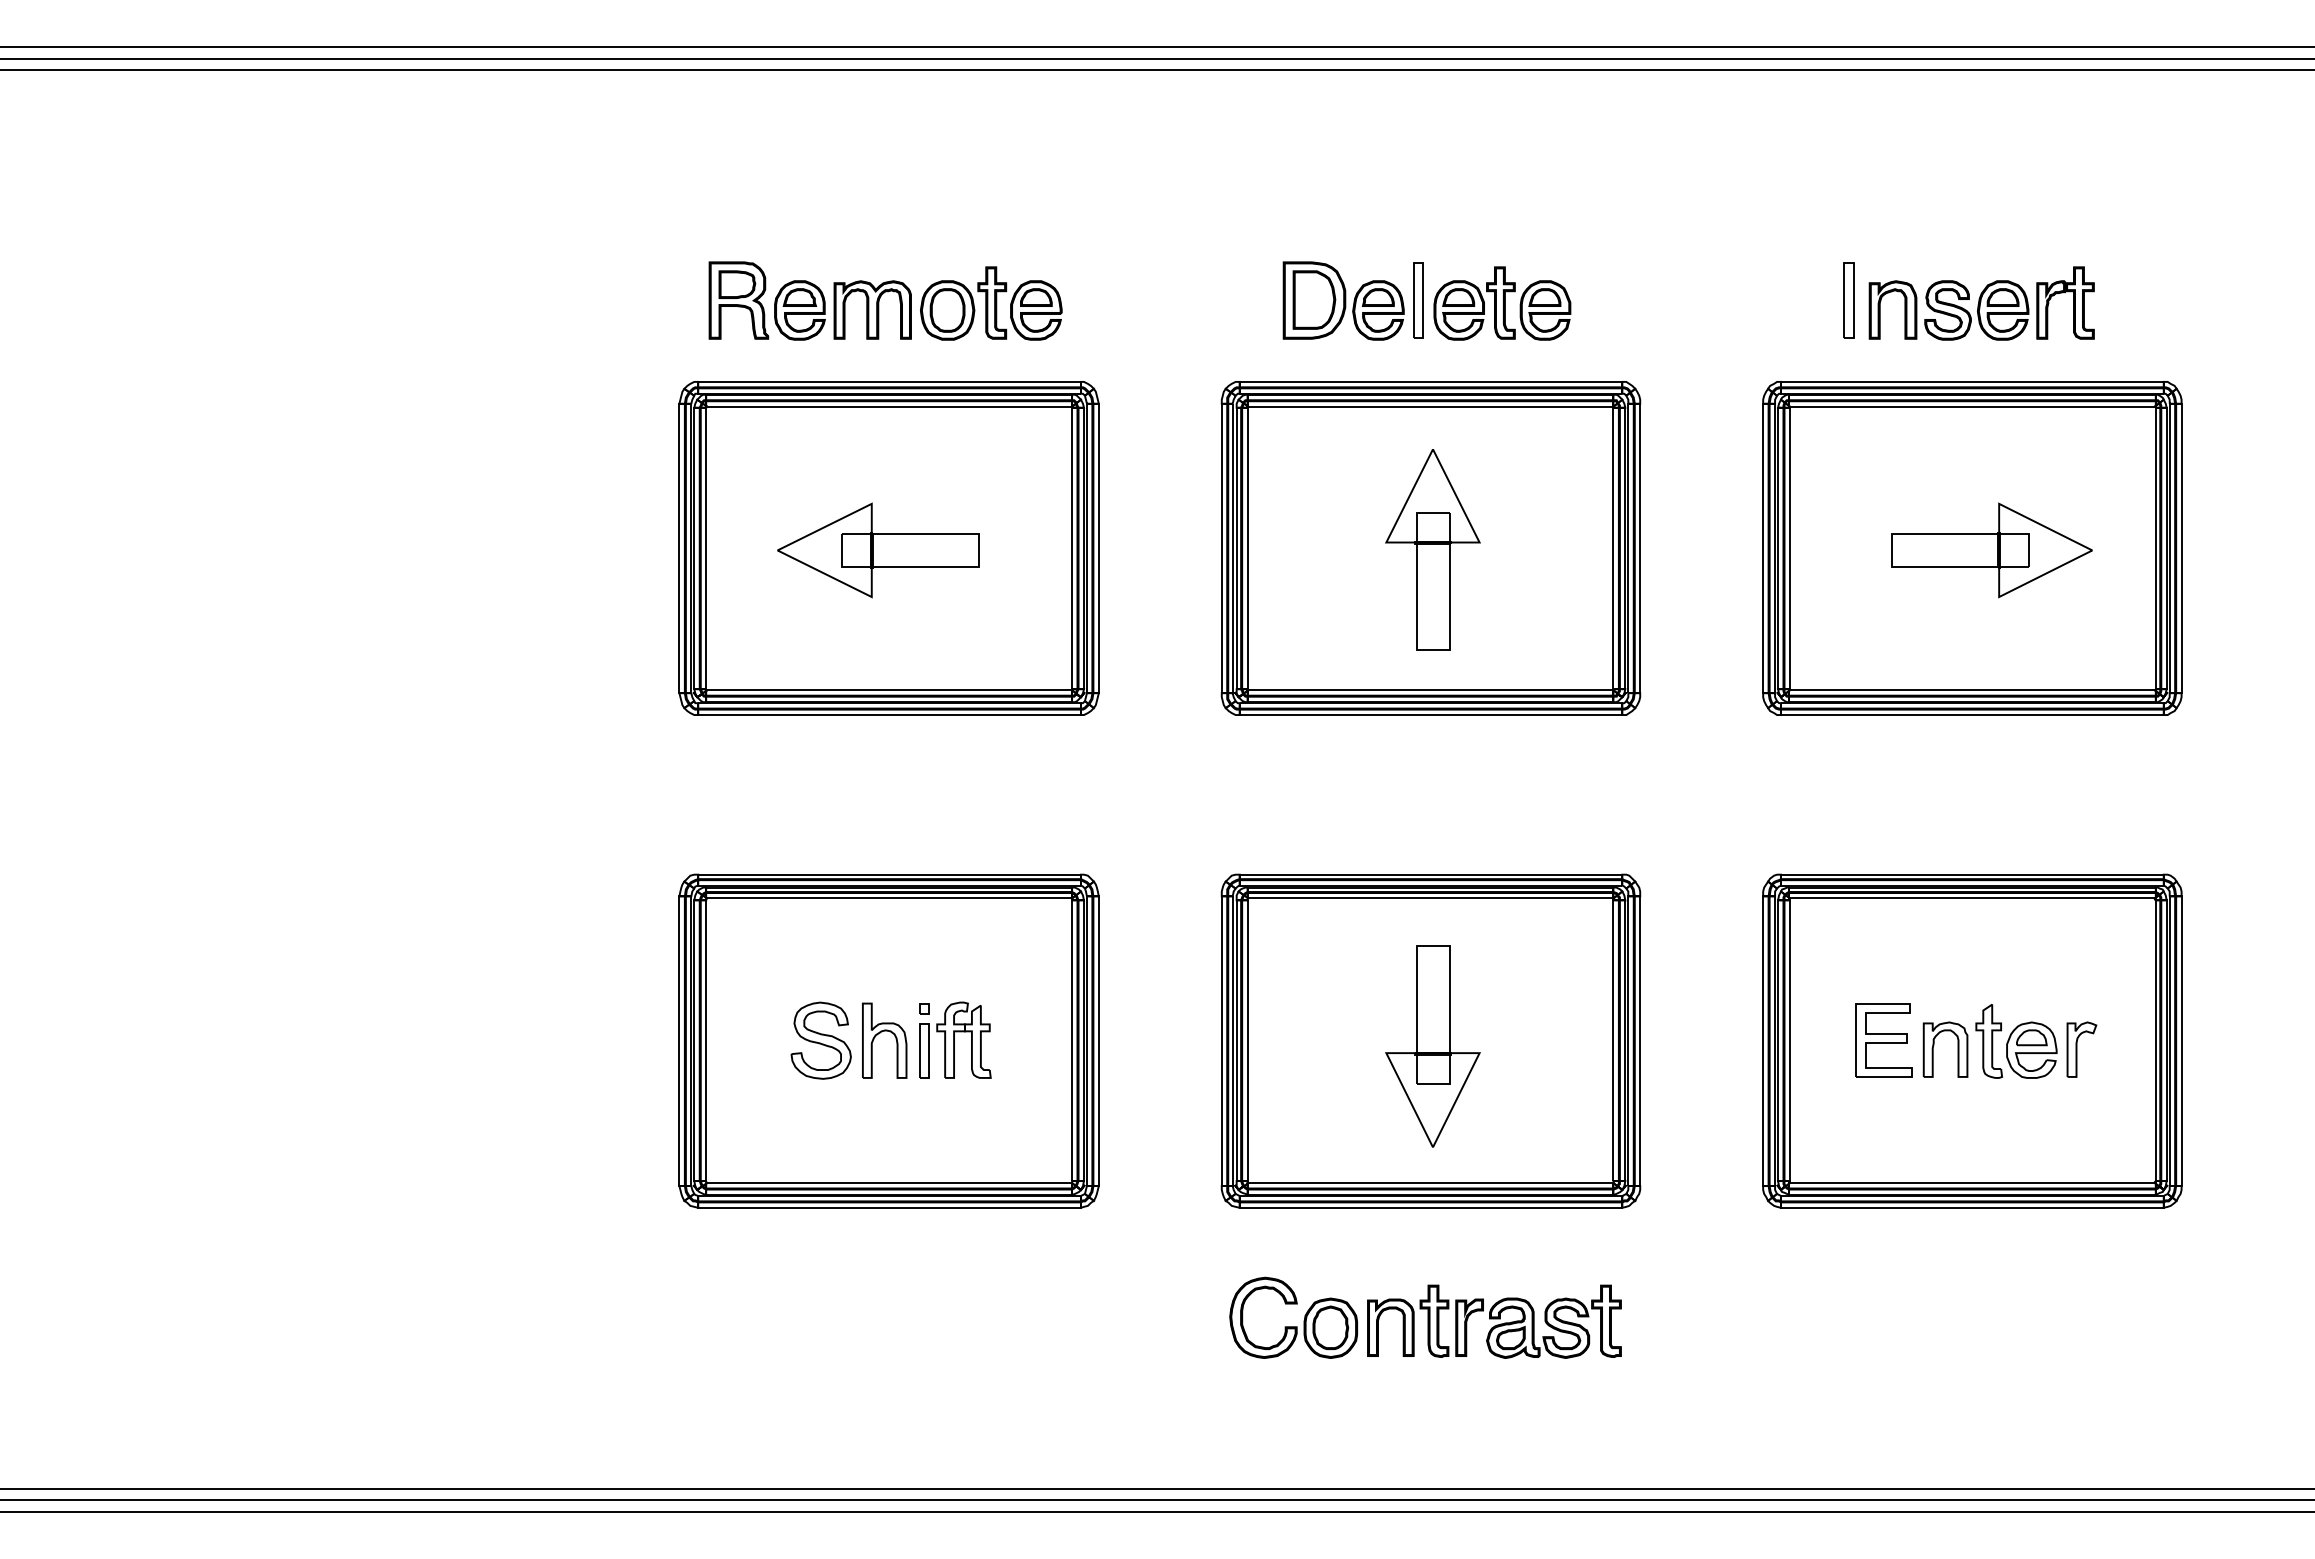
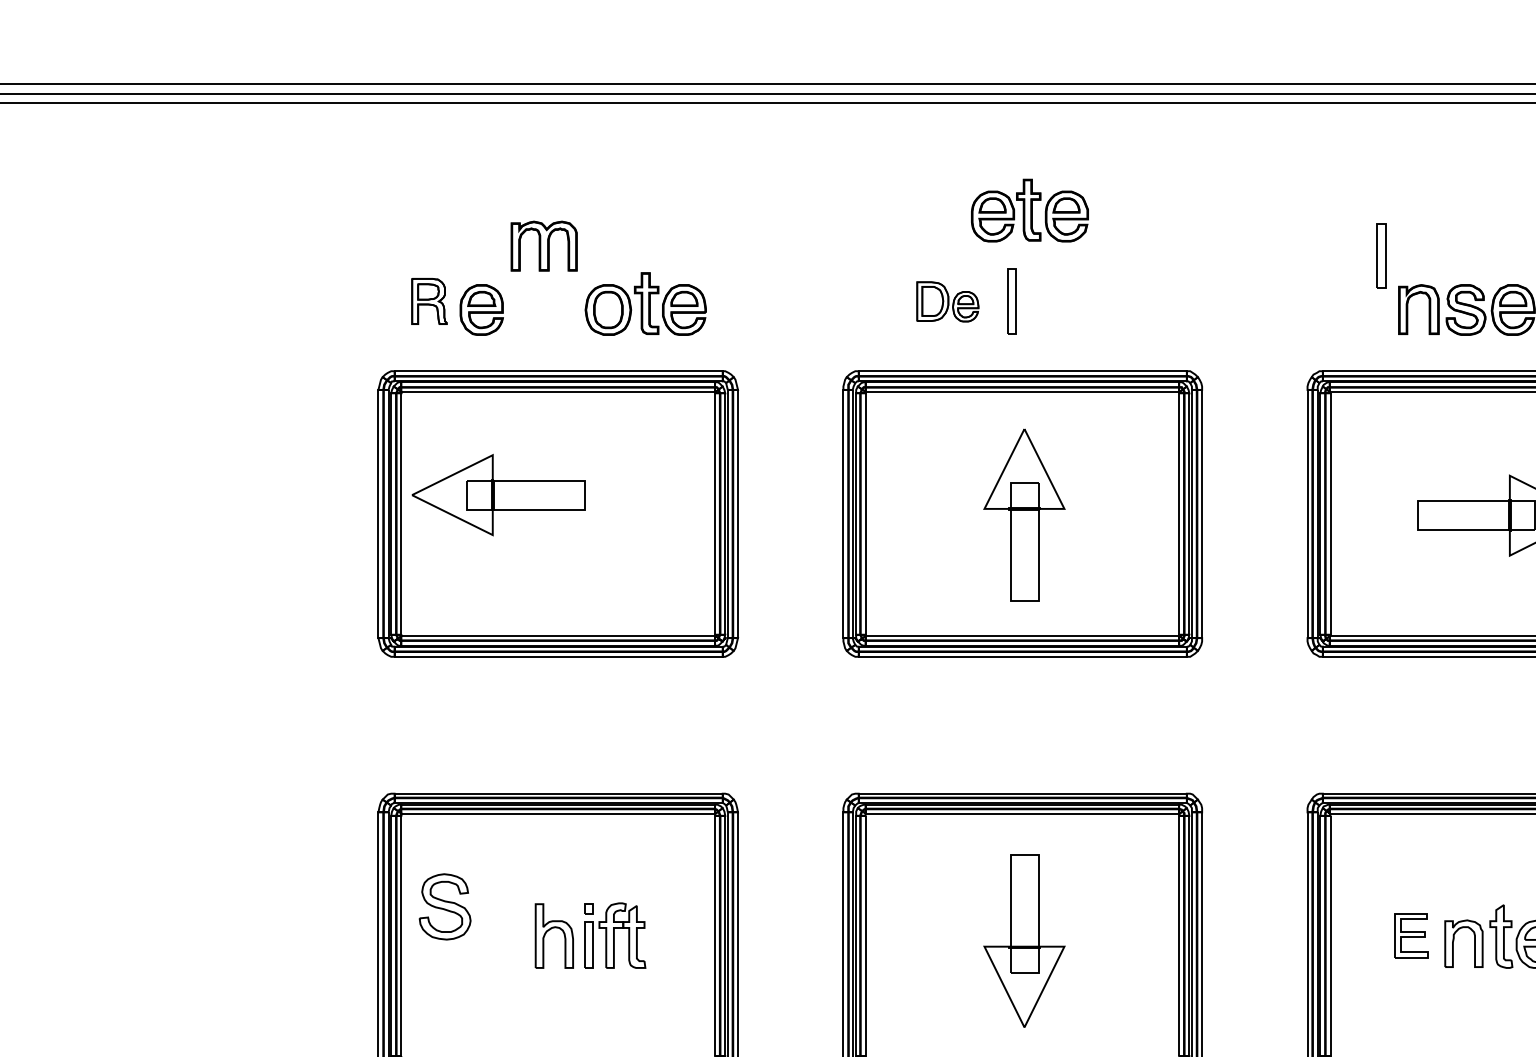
part: (738, 300) -> (429, 301), size x0.7
part: (1343, 300) -> (947, 301), size x0.6
part: (1848, 300) -> (1380, 256), moved
part: (1502, 303) -> (1030, 210), moved
part: (872, 309) -> (543, 245), moved
part: (878, 550) -> (498, 495), moved
part: (820, 1040) -> (444, 906), moved
part: (1883, 1040) -> (1410, 935), size x0.7

